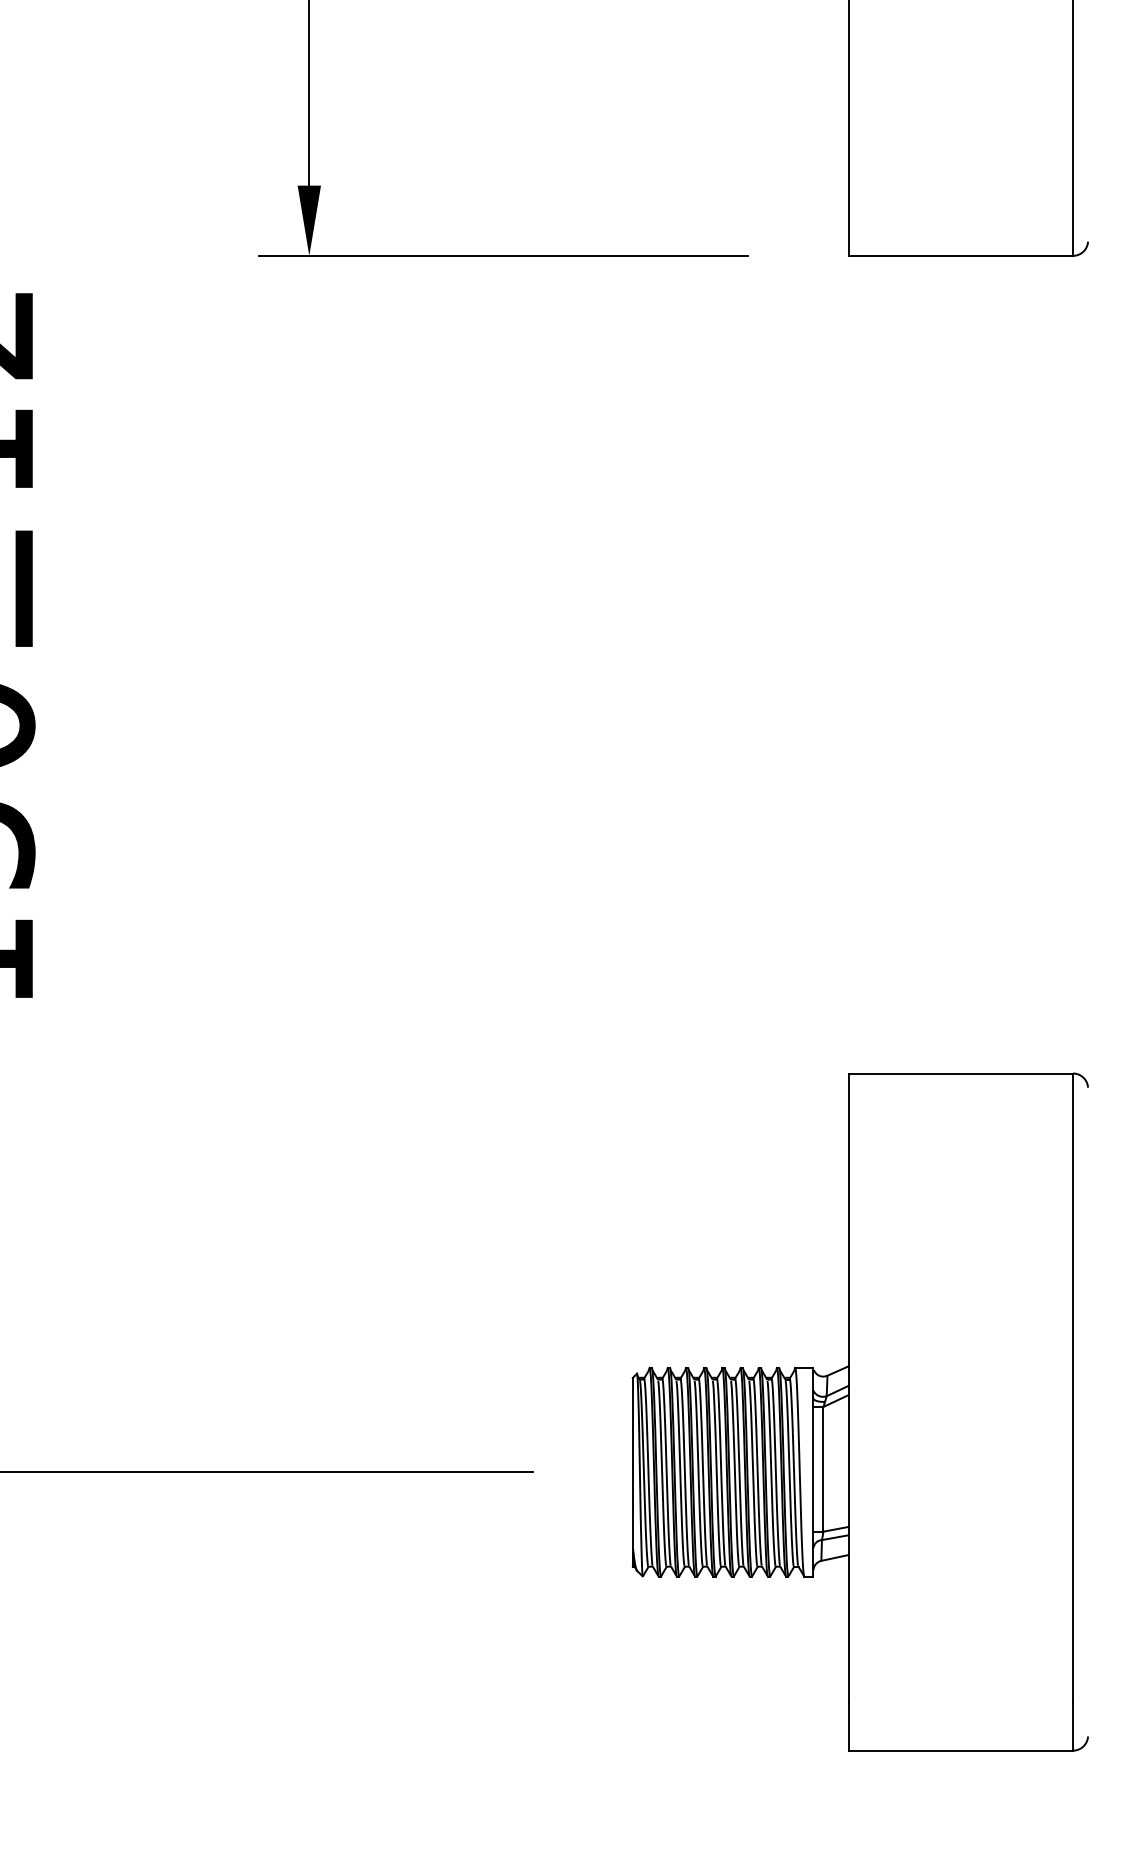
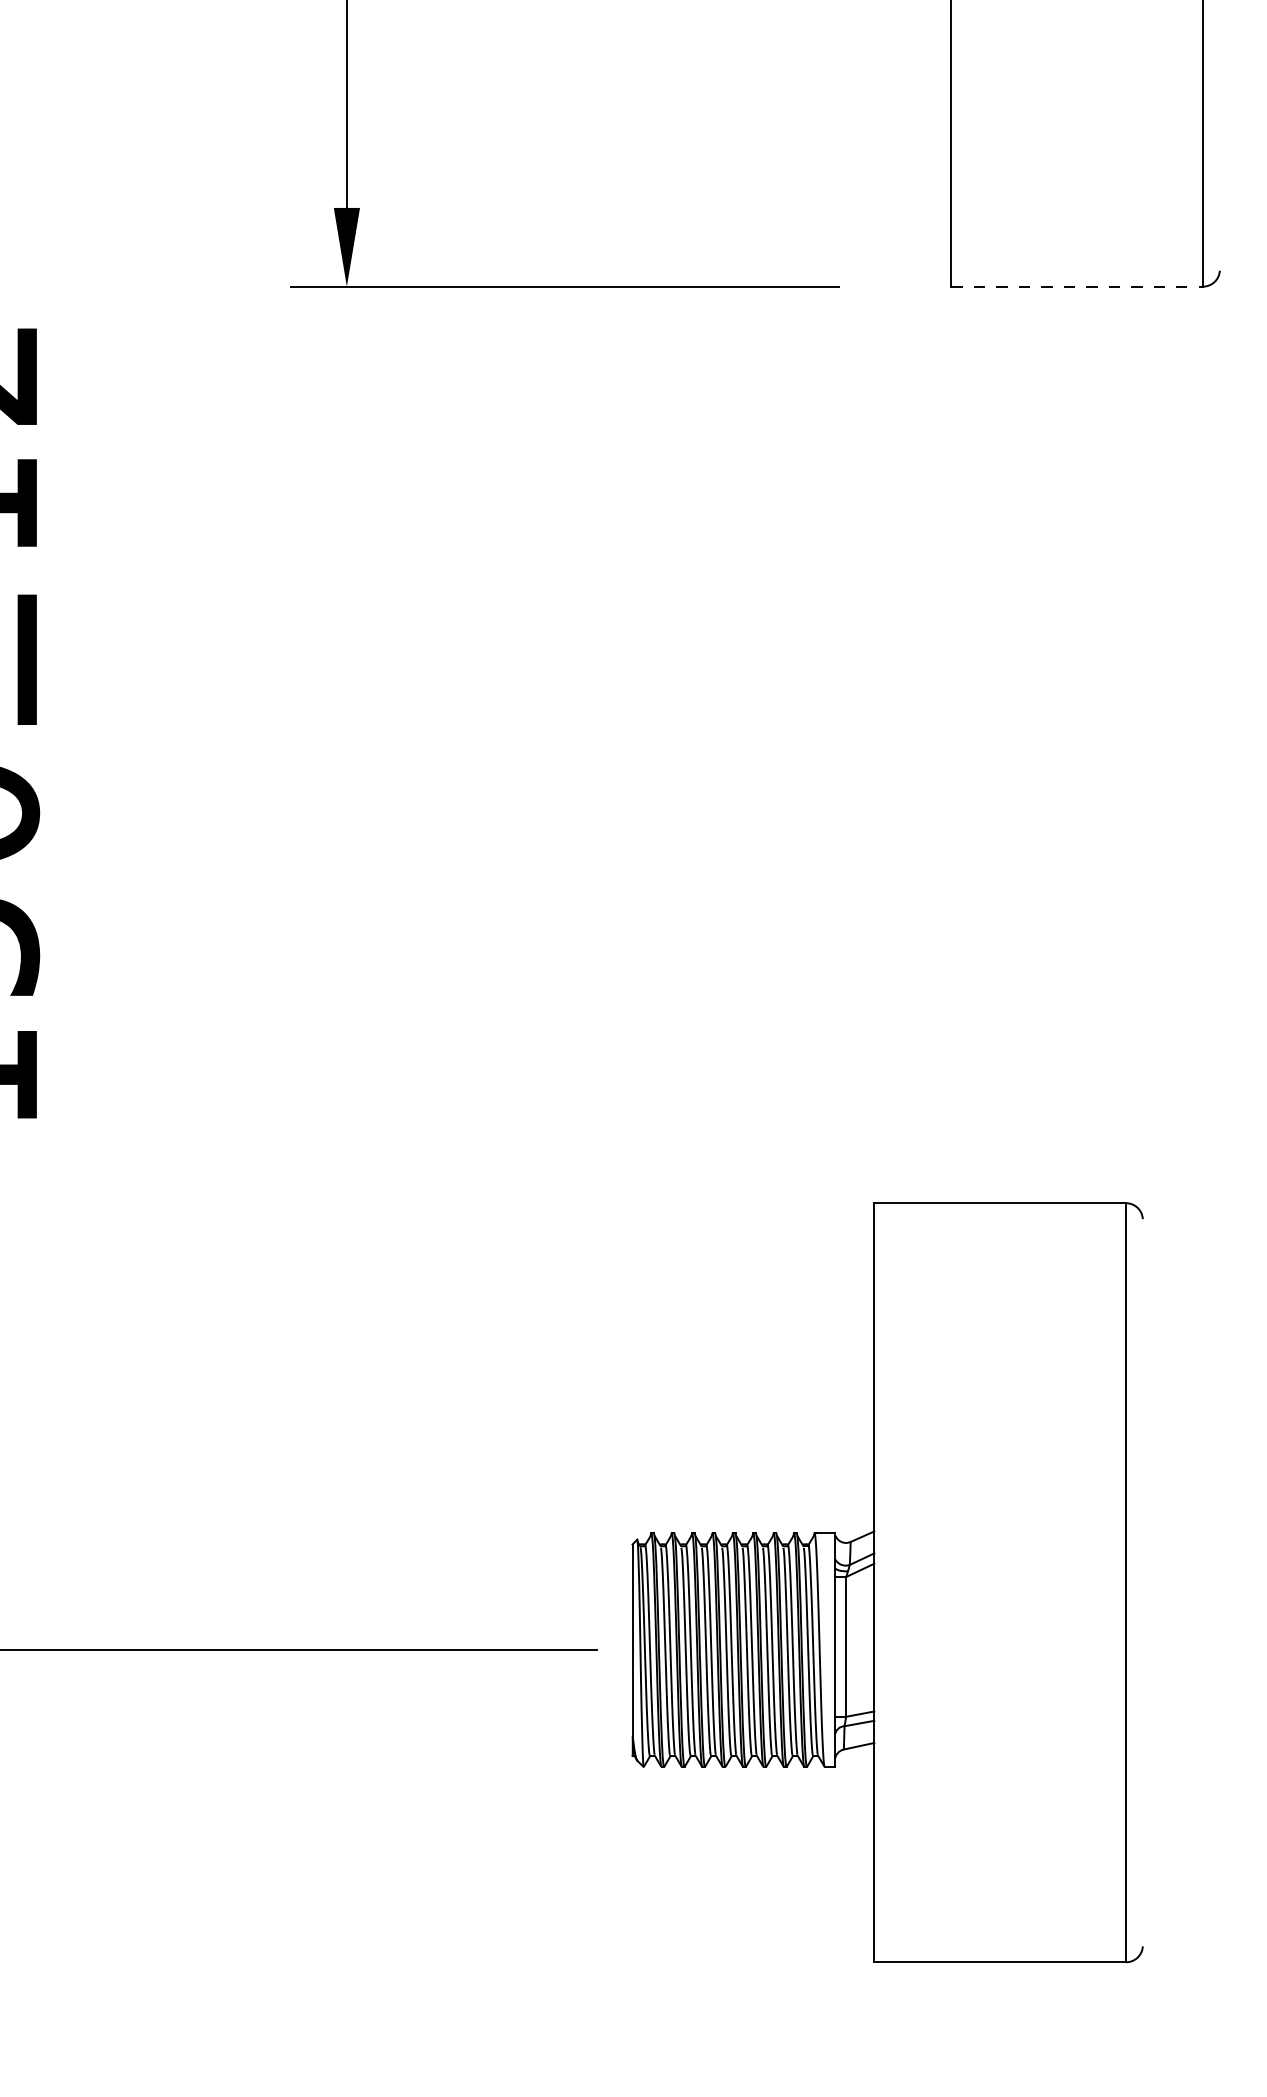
line: (961, 255) -> (1077, 286), solid -> dashed
part: (860, 1411) -> (887, 1582), moved

